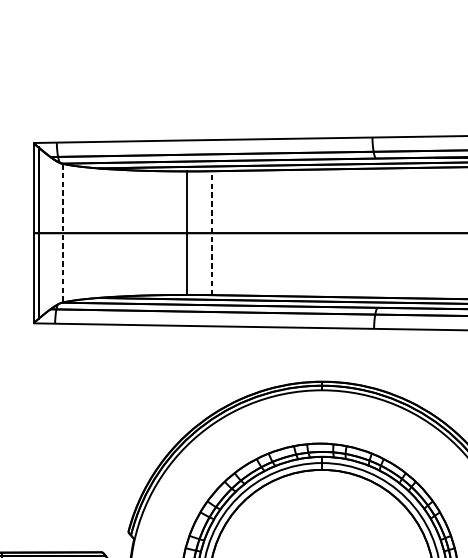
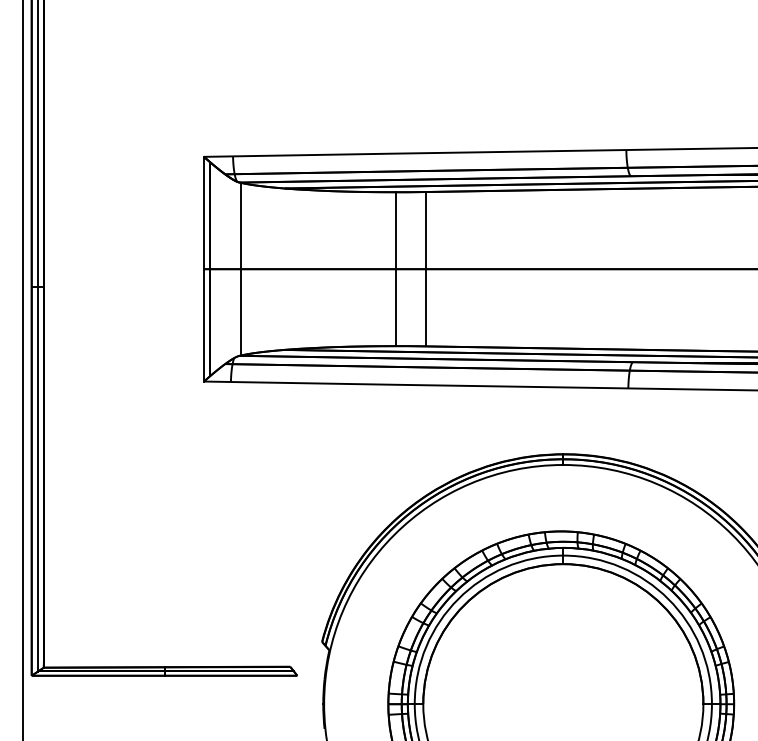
line: (212, 232) -> (426, 268), dashed -> solid
line: (63, 233) -> (241, 269), dashed -> solid

